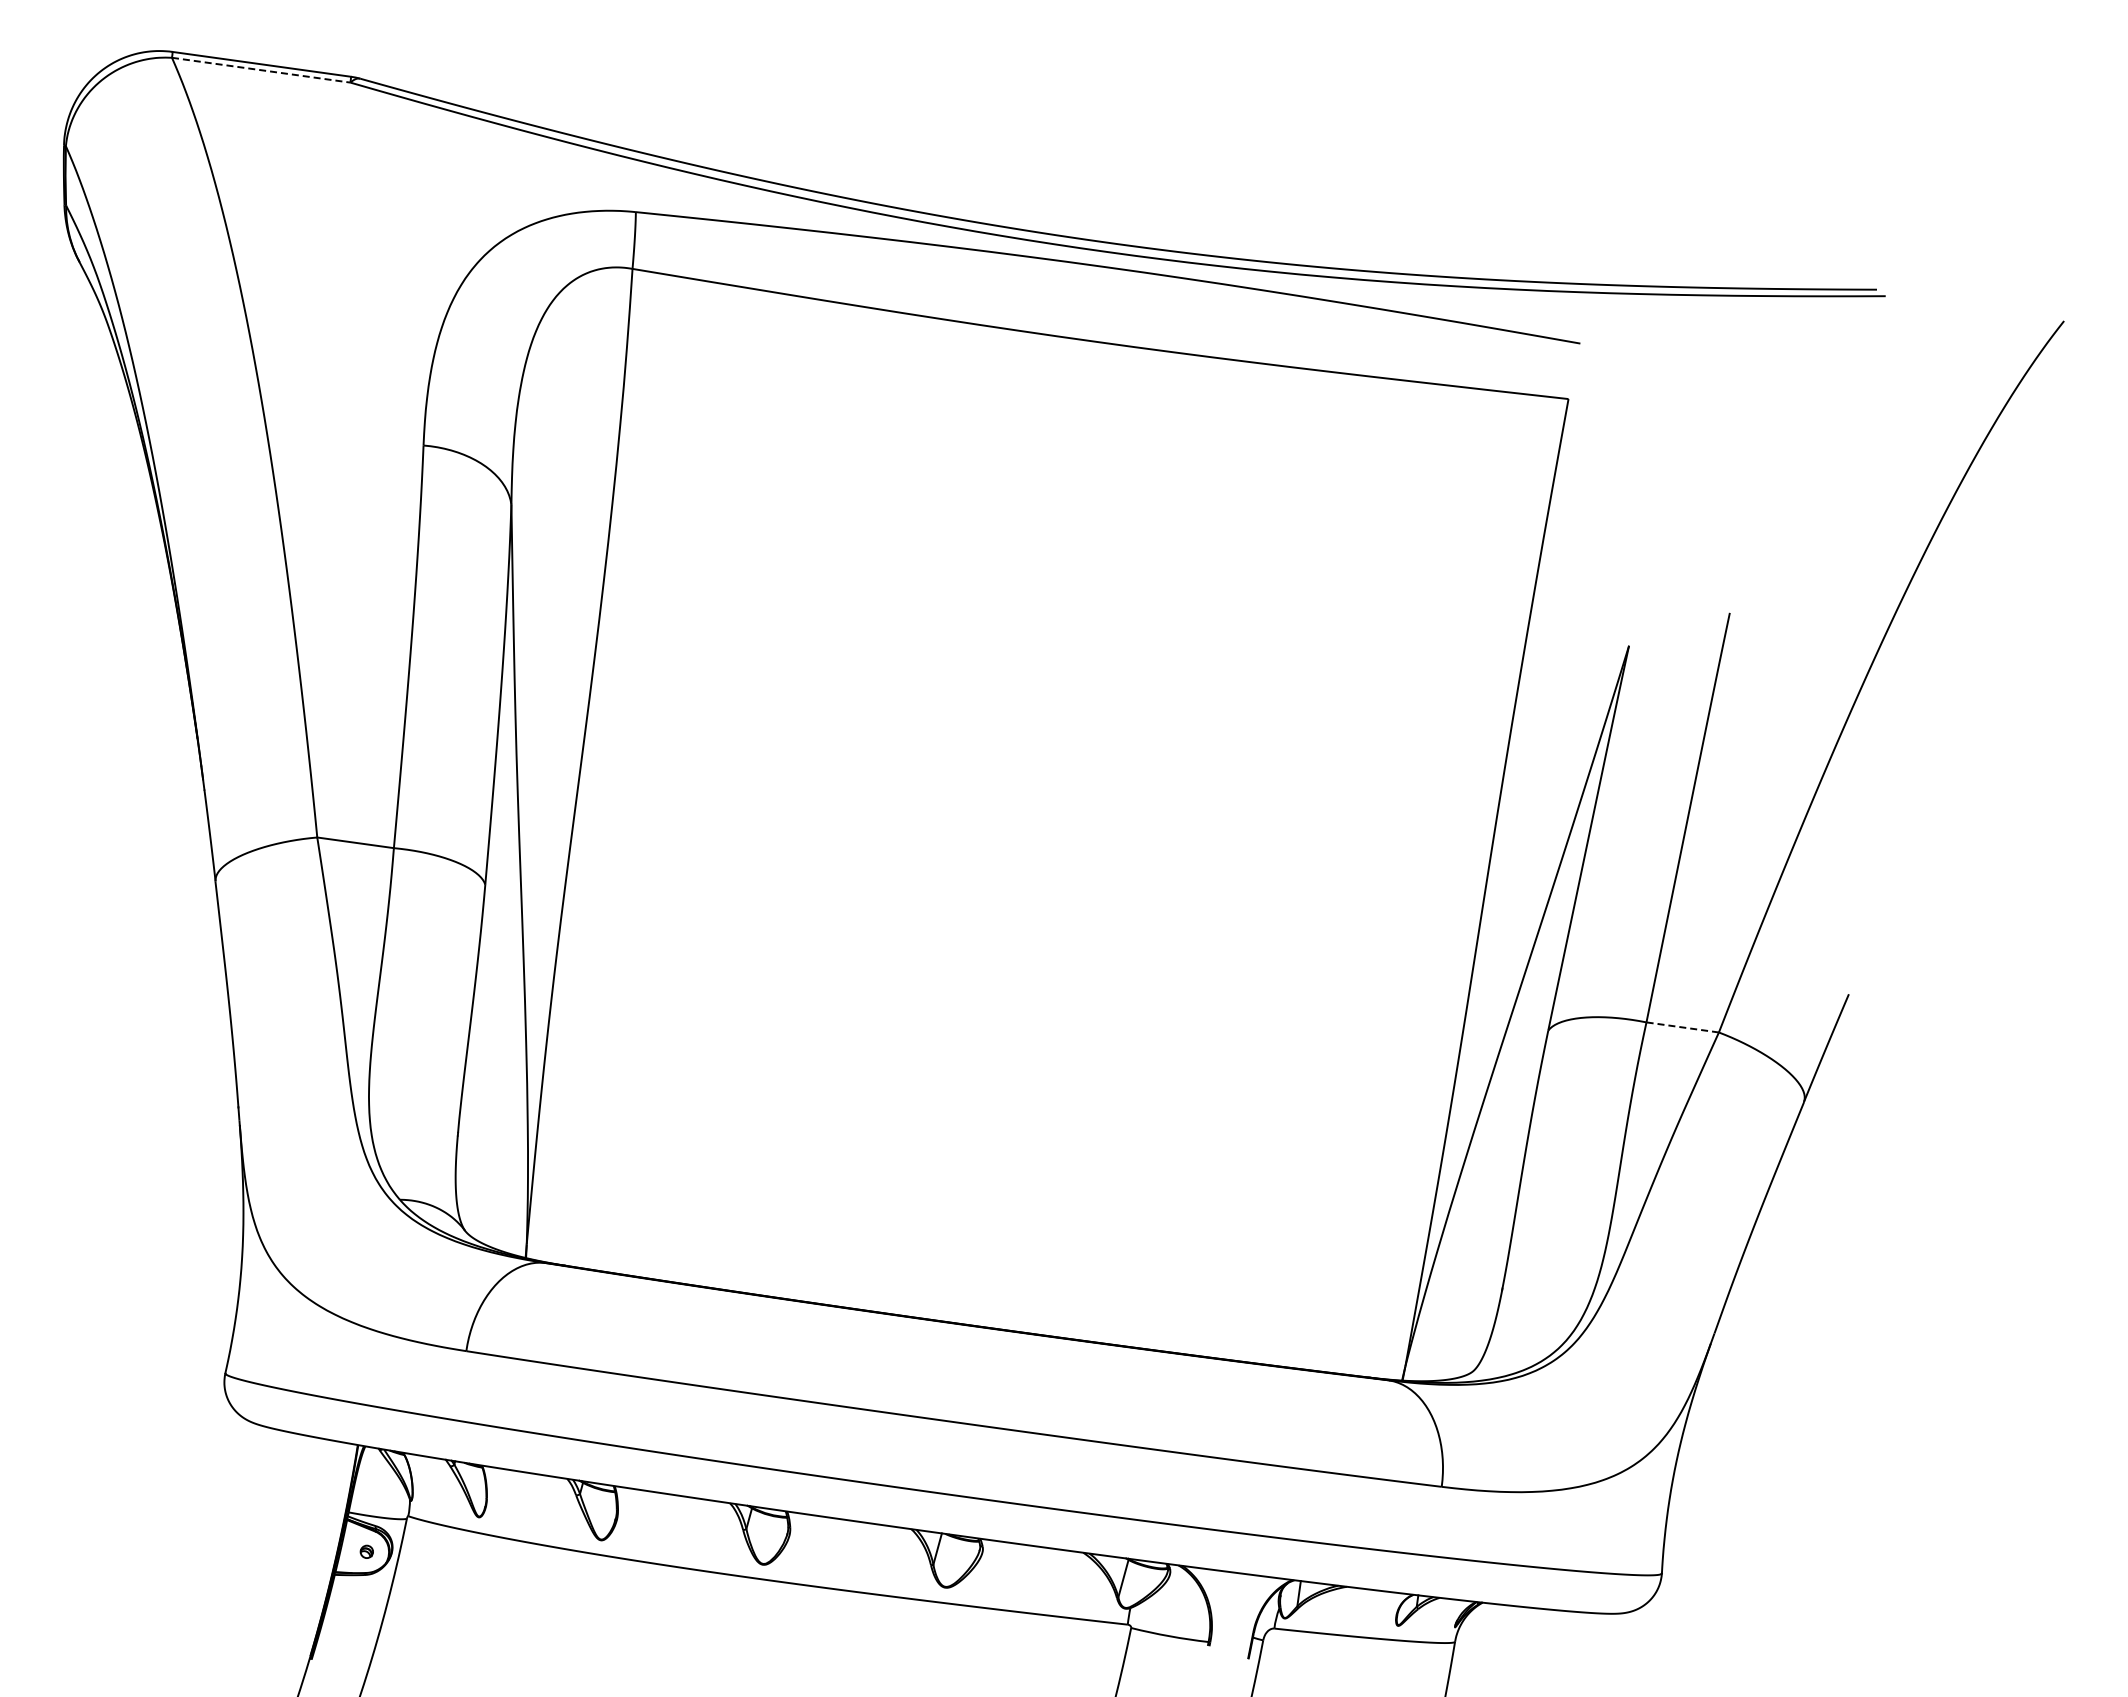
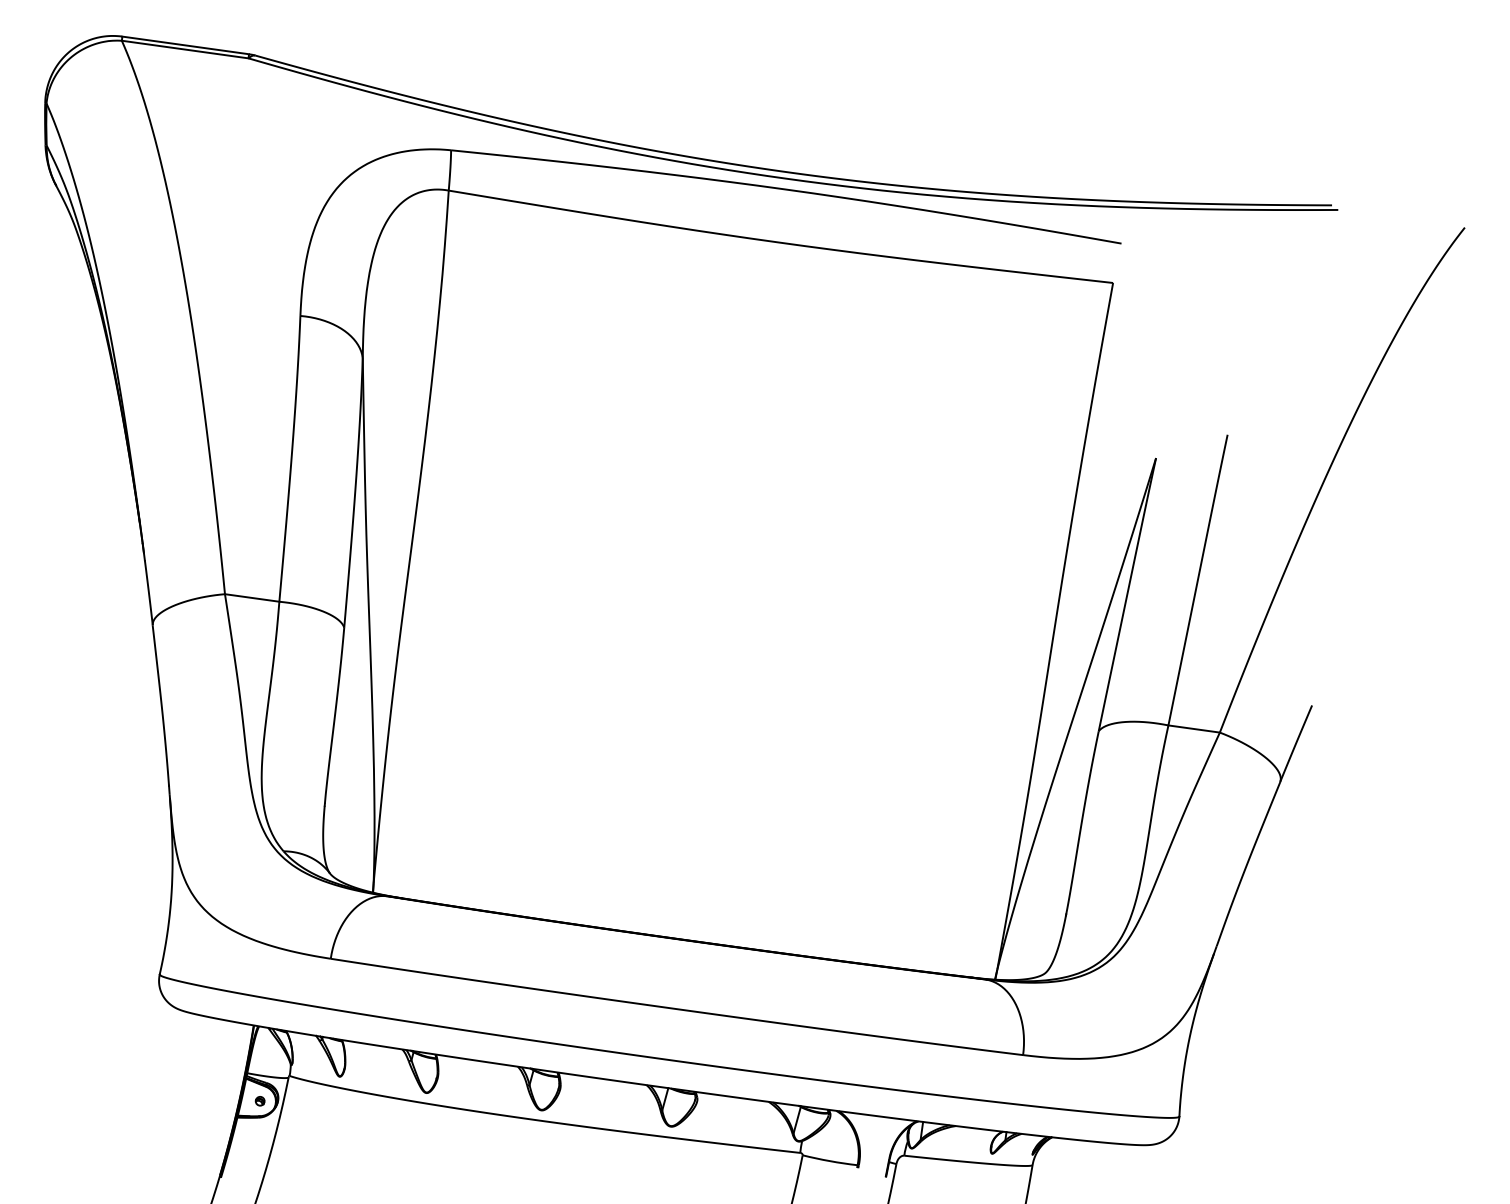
line: (261, 70) -> (185, 49), dashed -> solid
line: (1682, 1027) -> (1194, 729), dashed -> solid

